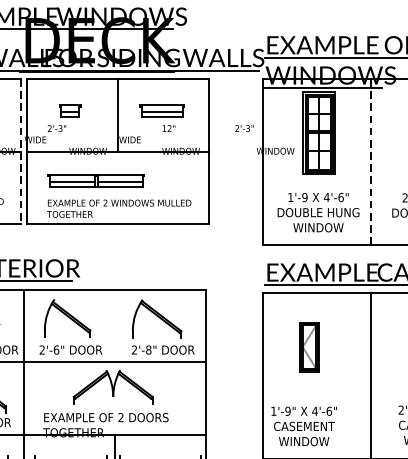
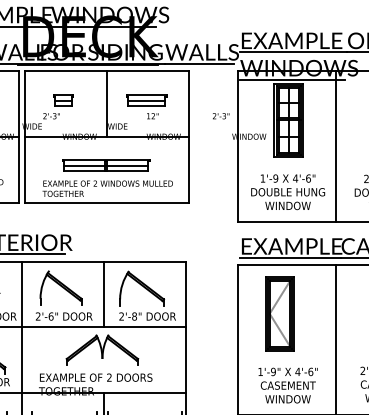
line: (21, 152) -> (19, 137), dashed -> solid
line: (370, 163) -> (335, 147), dashed -> solid
part: (96, 180) -> (106, 165), moved
line: (114, 325) -> (103, 294), added
part: (309, 346) -> (279, 313), size x1.67
text: (303, 426) -> (287, 385), moved

